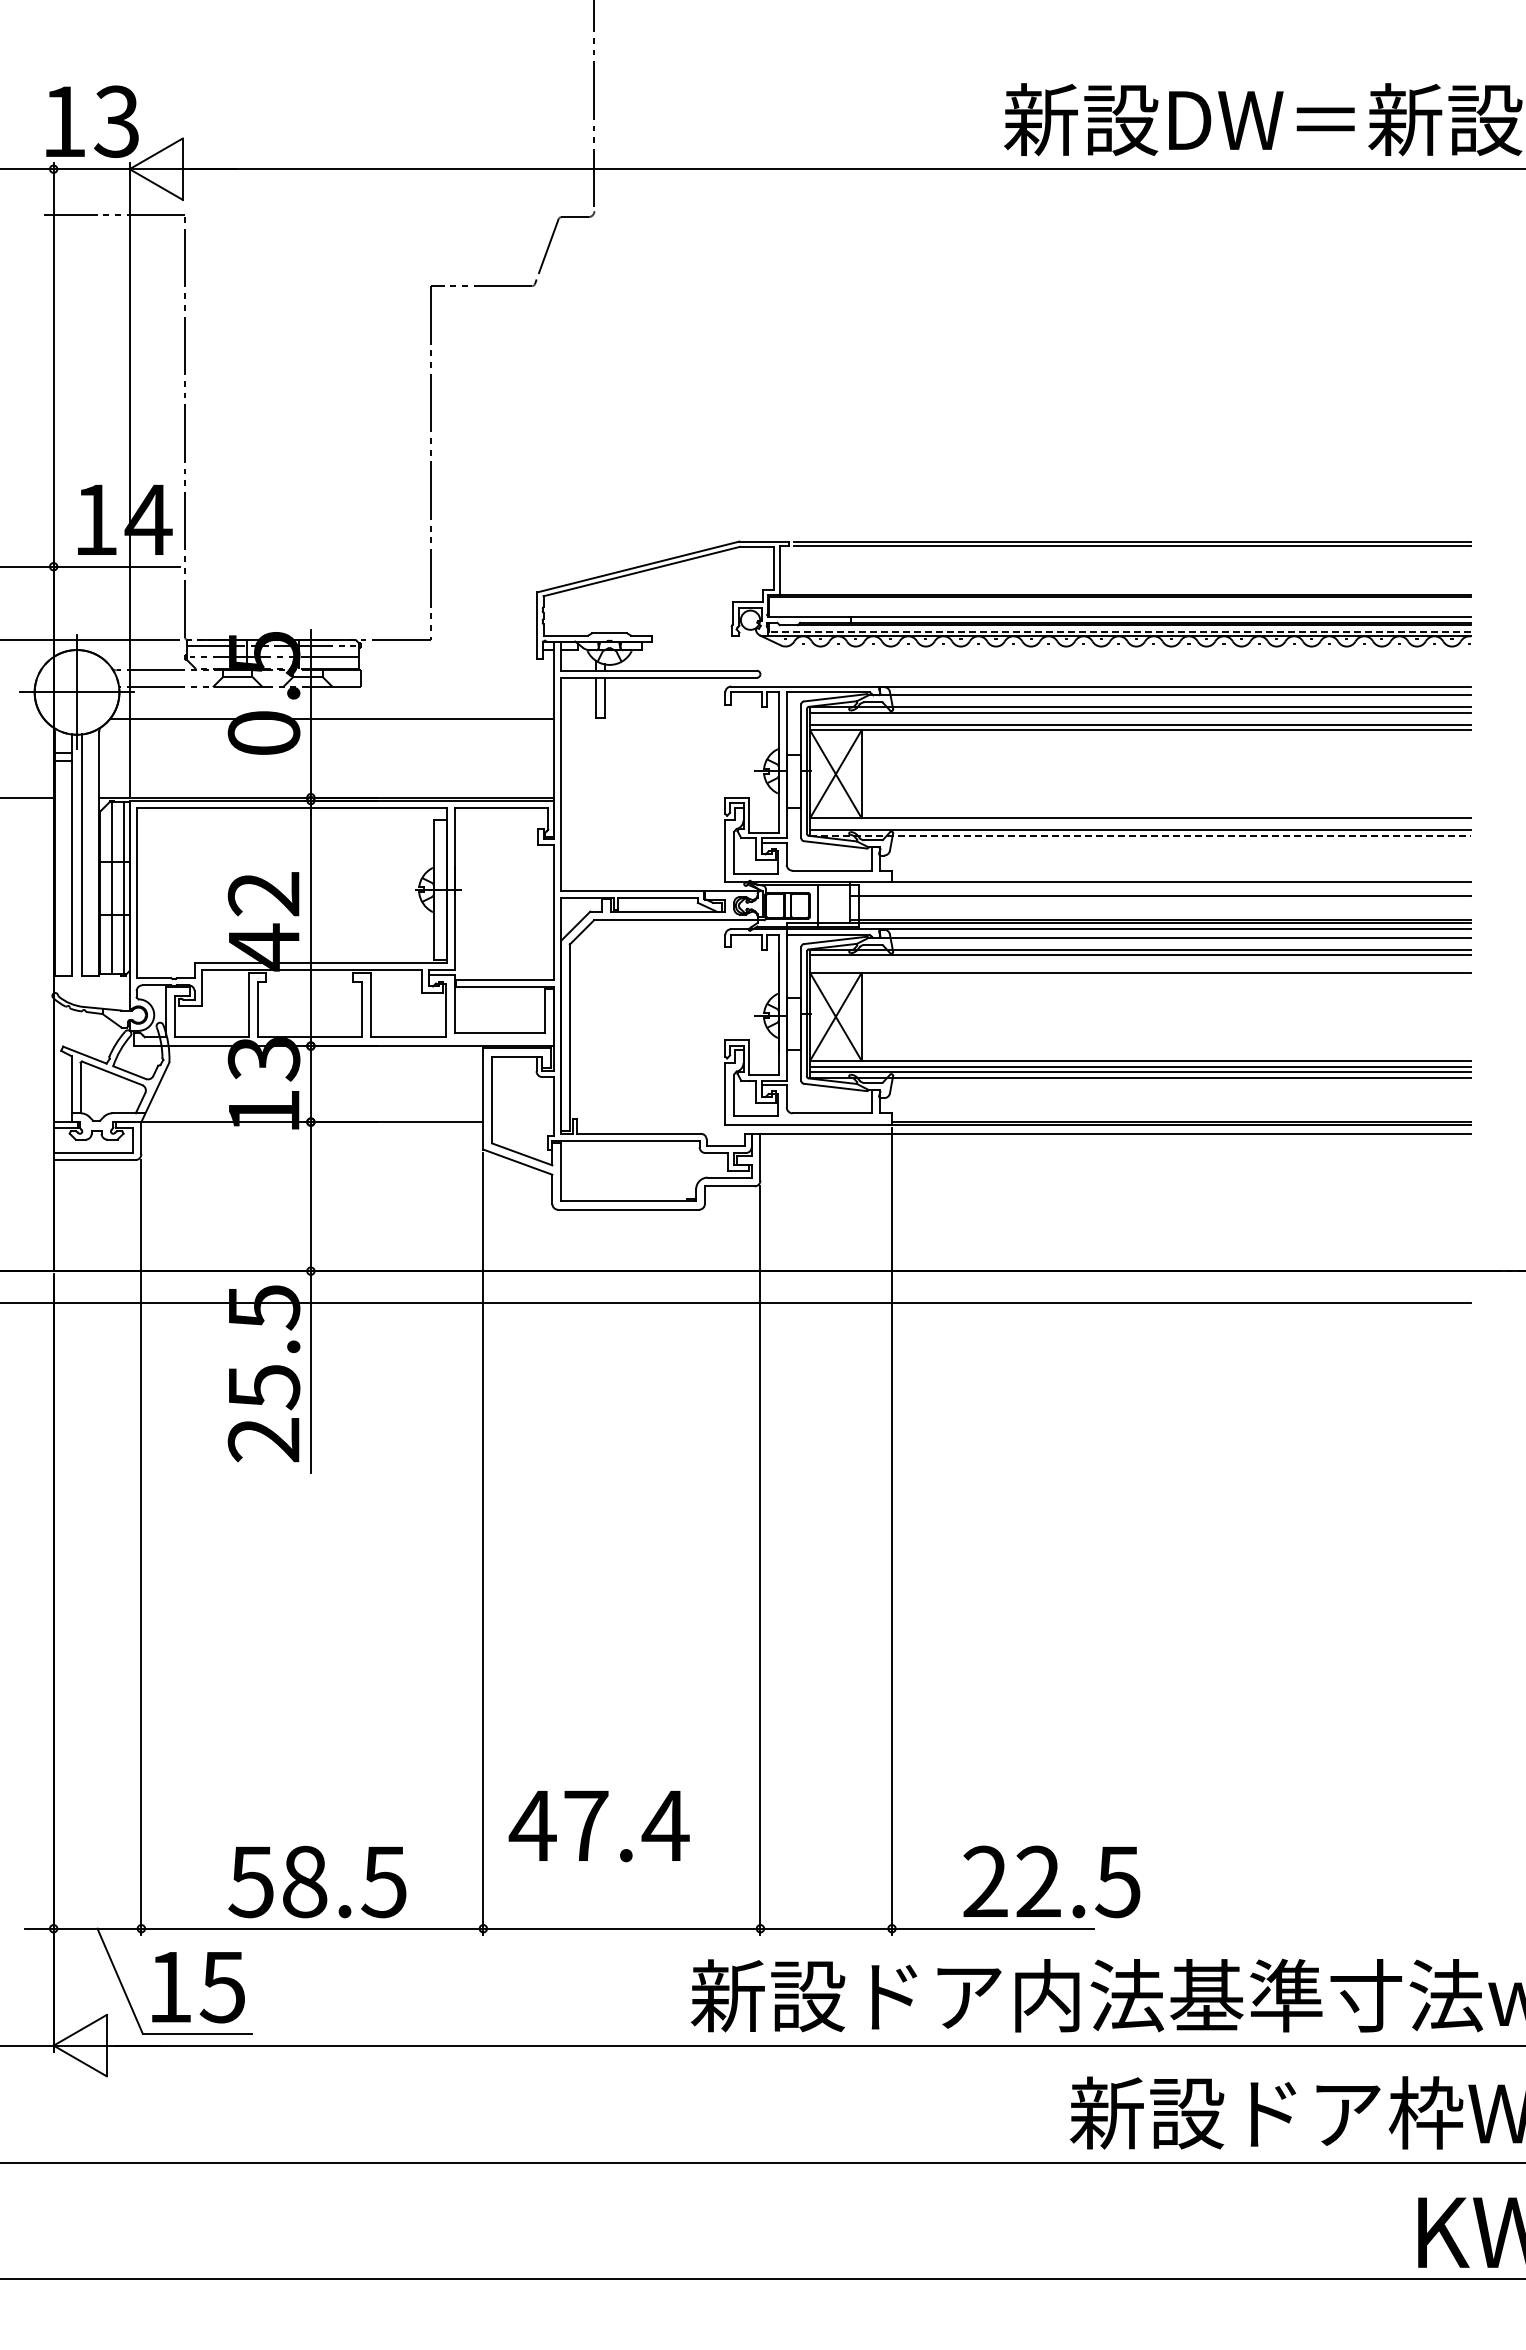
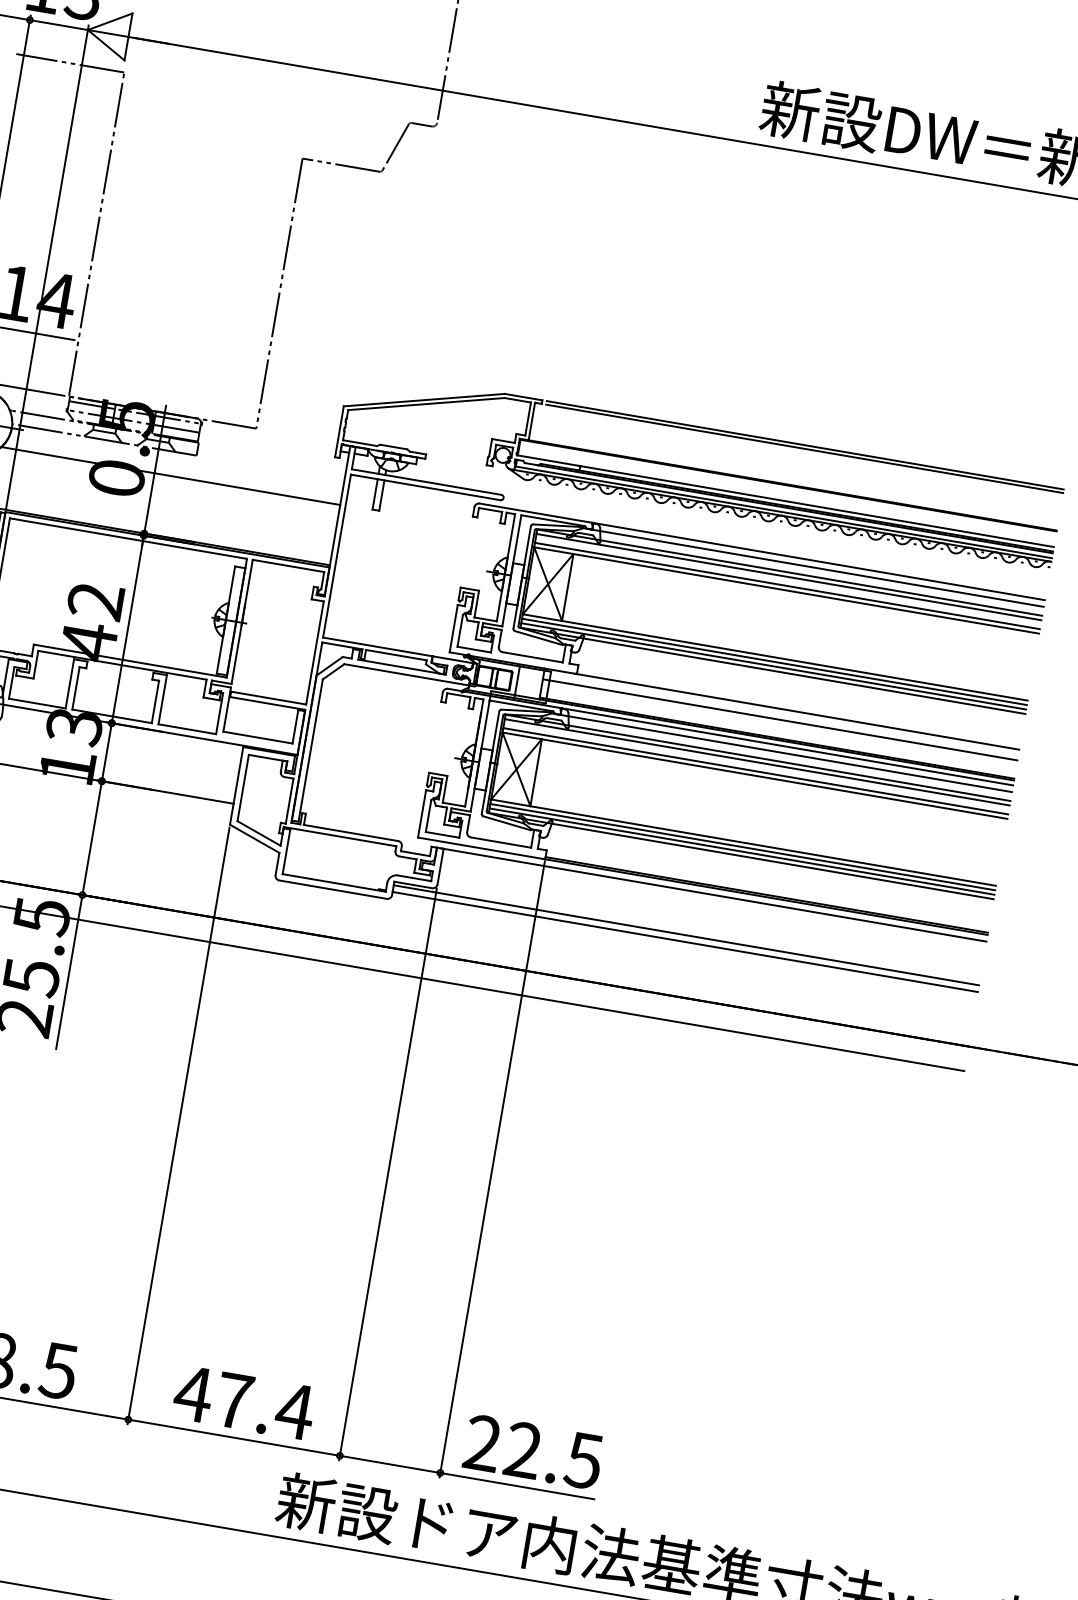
line: (1119, 631) -> (783, 512), dashed -> solid
line: (1140, 823) -> (774, 661), added
line: (1140, 835) -> (772, 670), dashed -> solid
line: (1140, 967) -> (755, 771), added
line: (1087, 1191) -> (685, 935), added
line: (1087, 1199) -> (684, 941), added
text: (598, 1826) -> (243, 1403), moved
text: (1051, 1881) -> (533, 1451), moved

